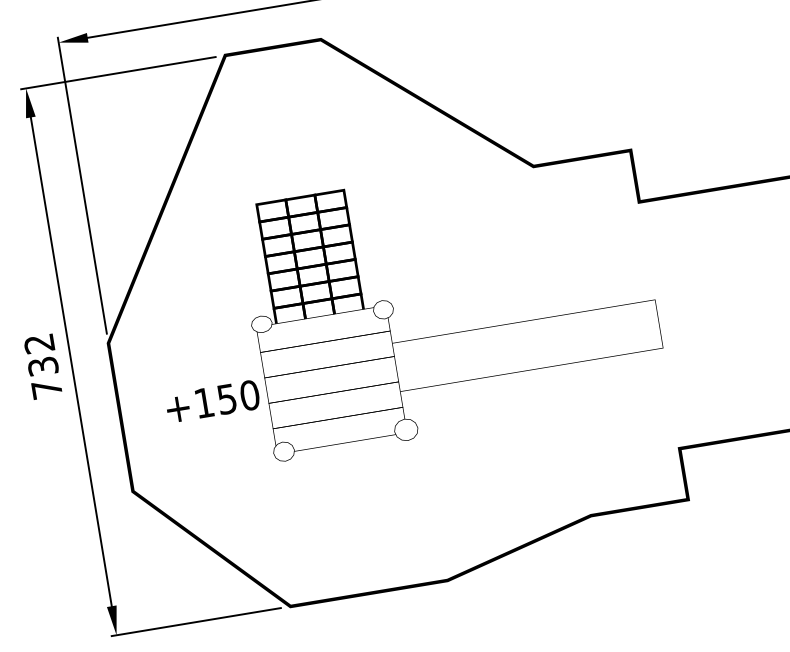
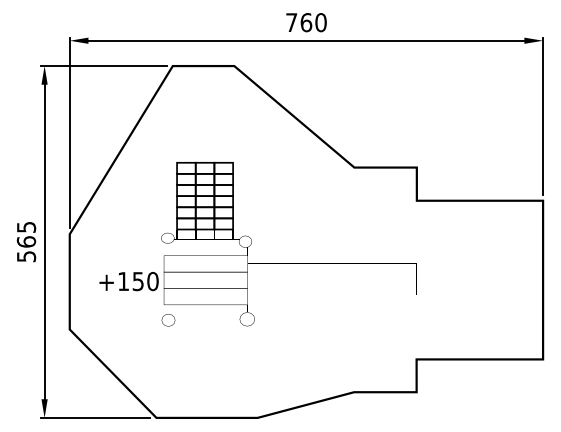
text: (43, 367) -> (26, 242), 732 -> 565

